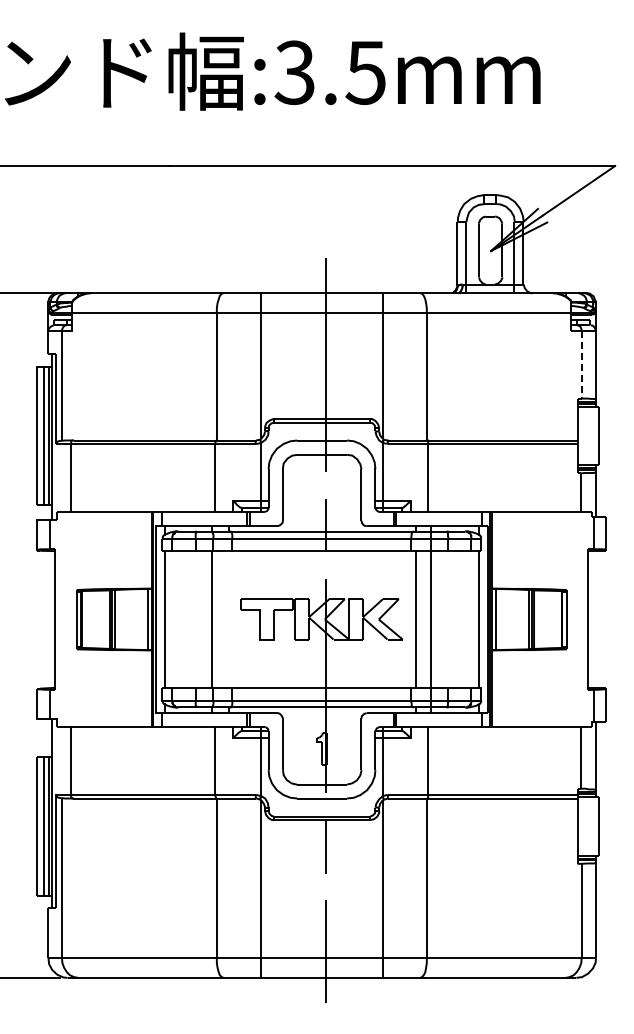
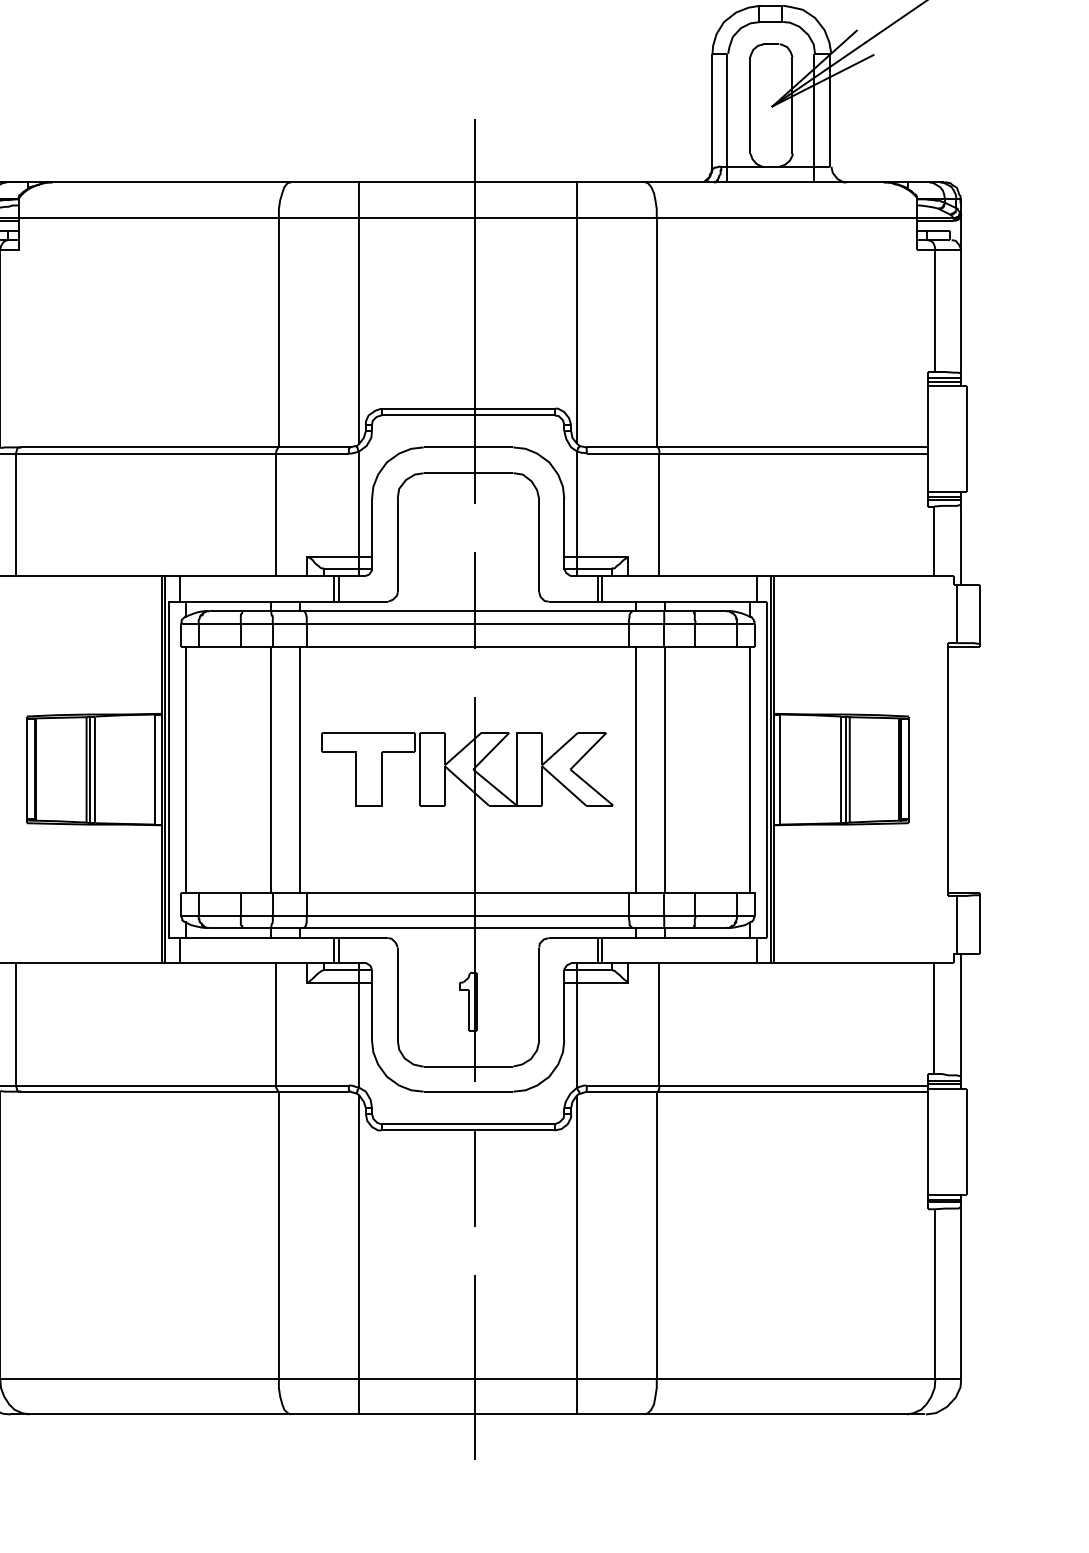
line: (581, 364) -> (935, 310), dashed -> solid
line: (228, 619) -> (299, 769), added

